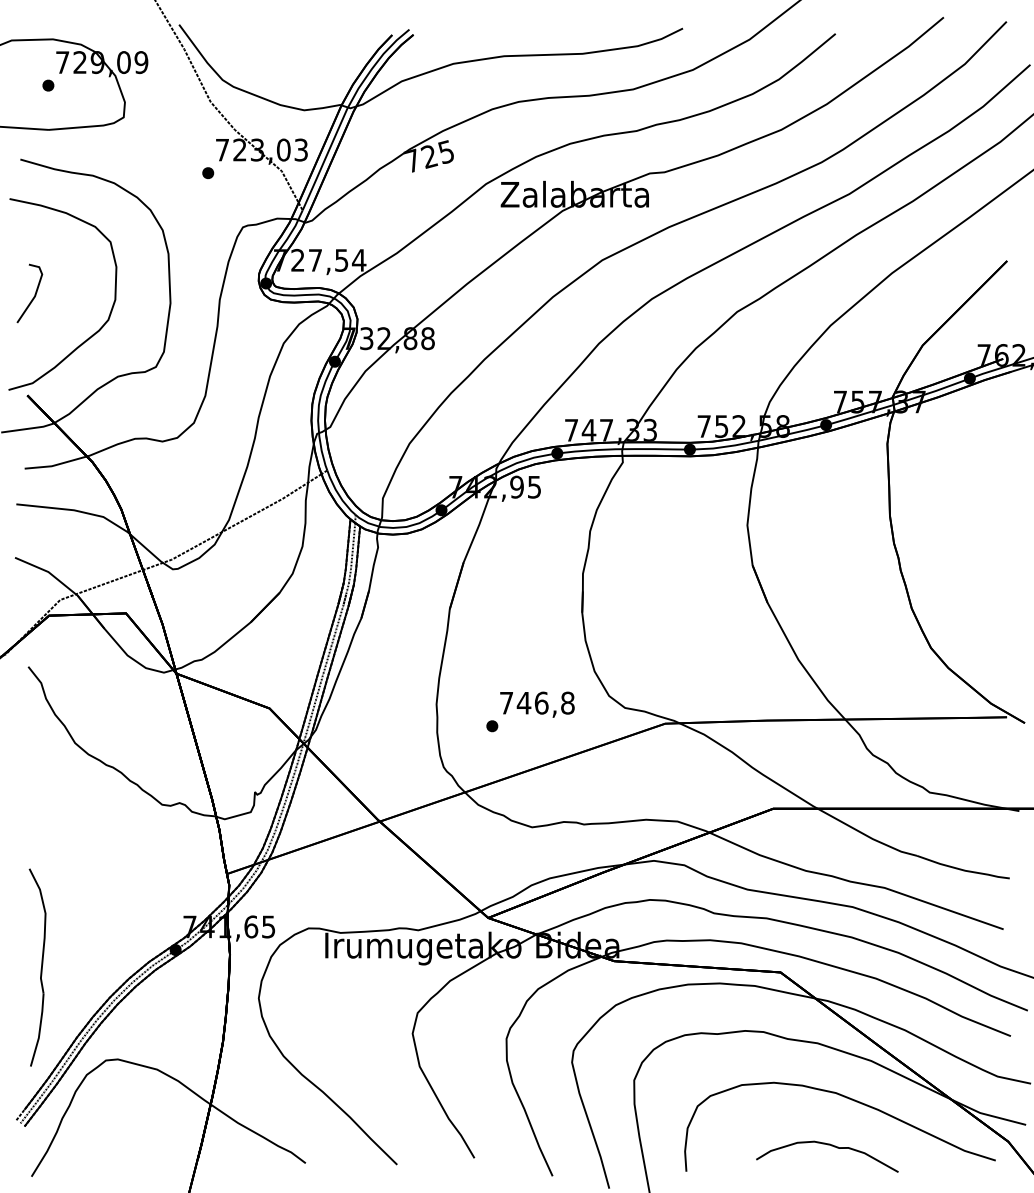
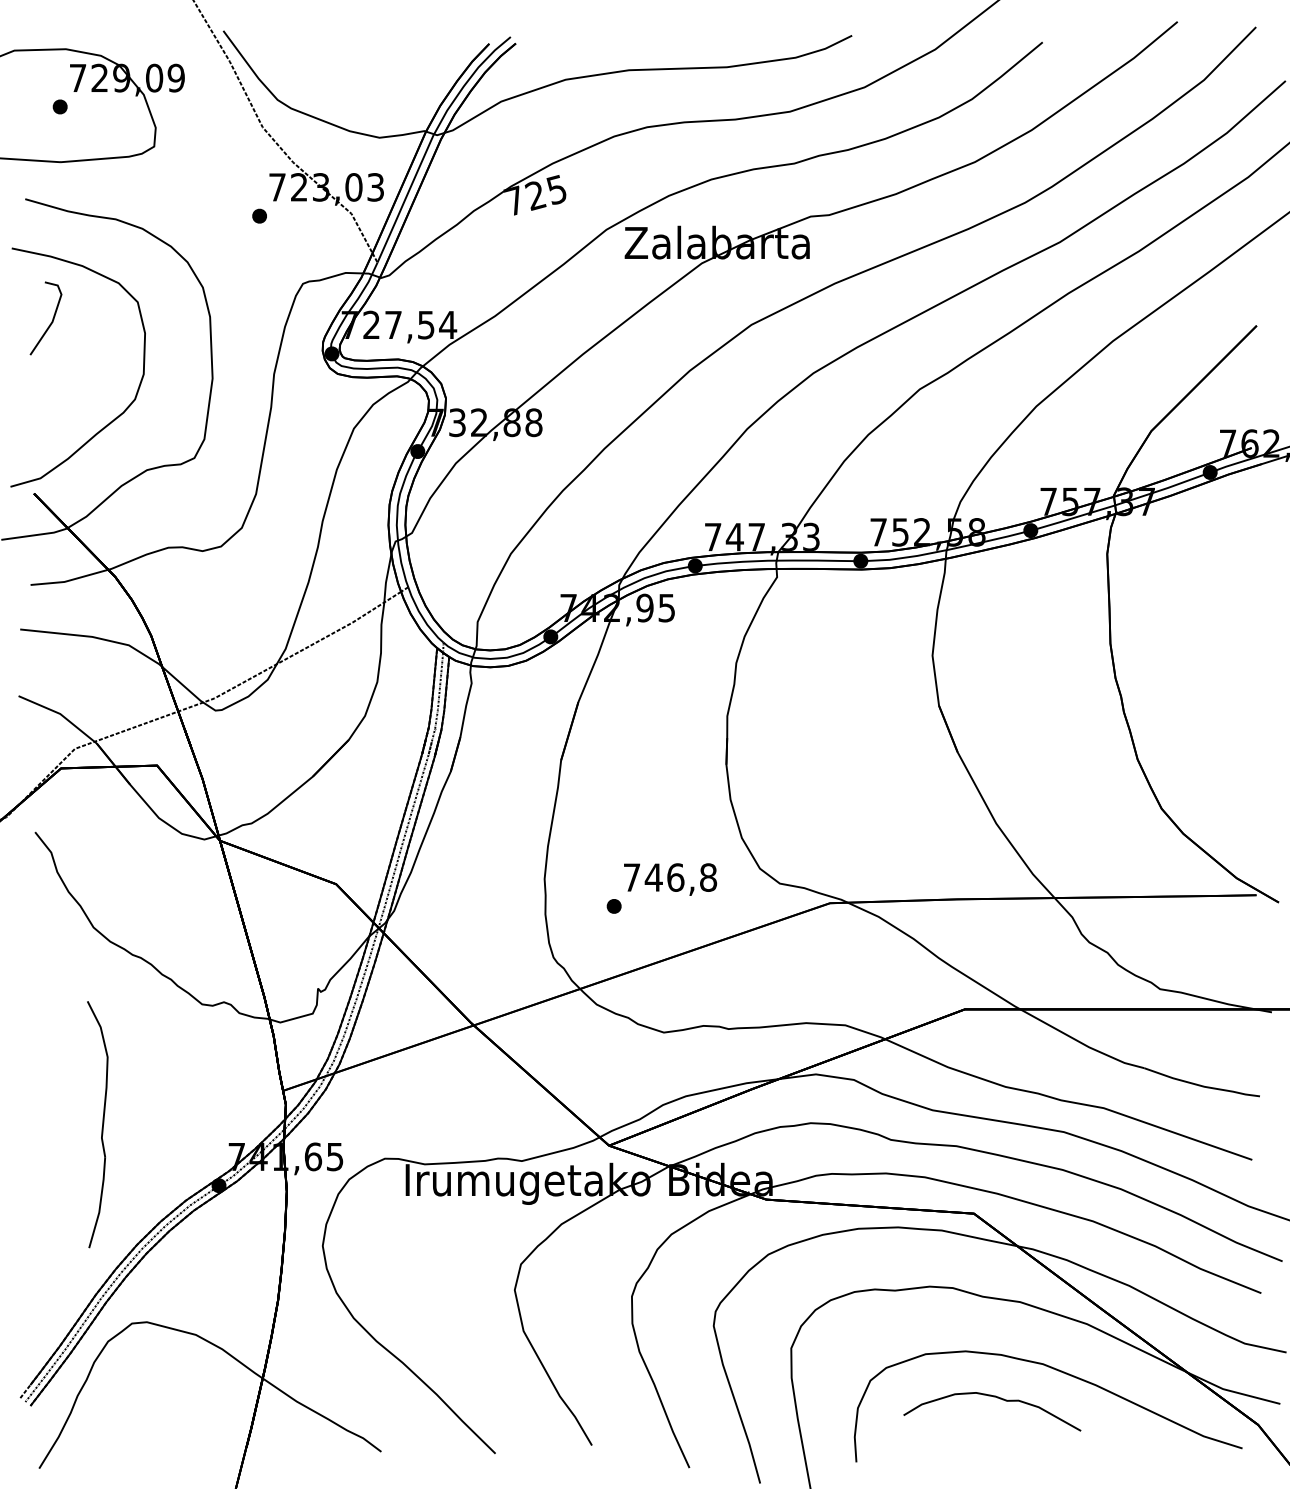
line: (34, 296) -> (51, 321), moved
part: (37, 967) -> (97, 1124), moved
curve: (831, 1146) -> (997, 1398), moved

